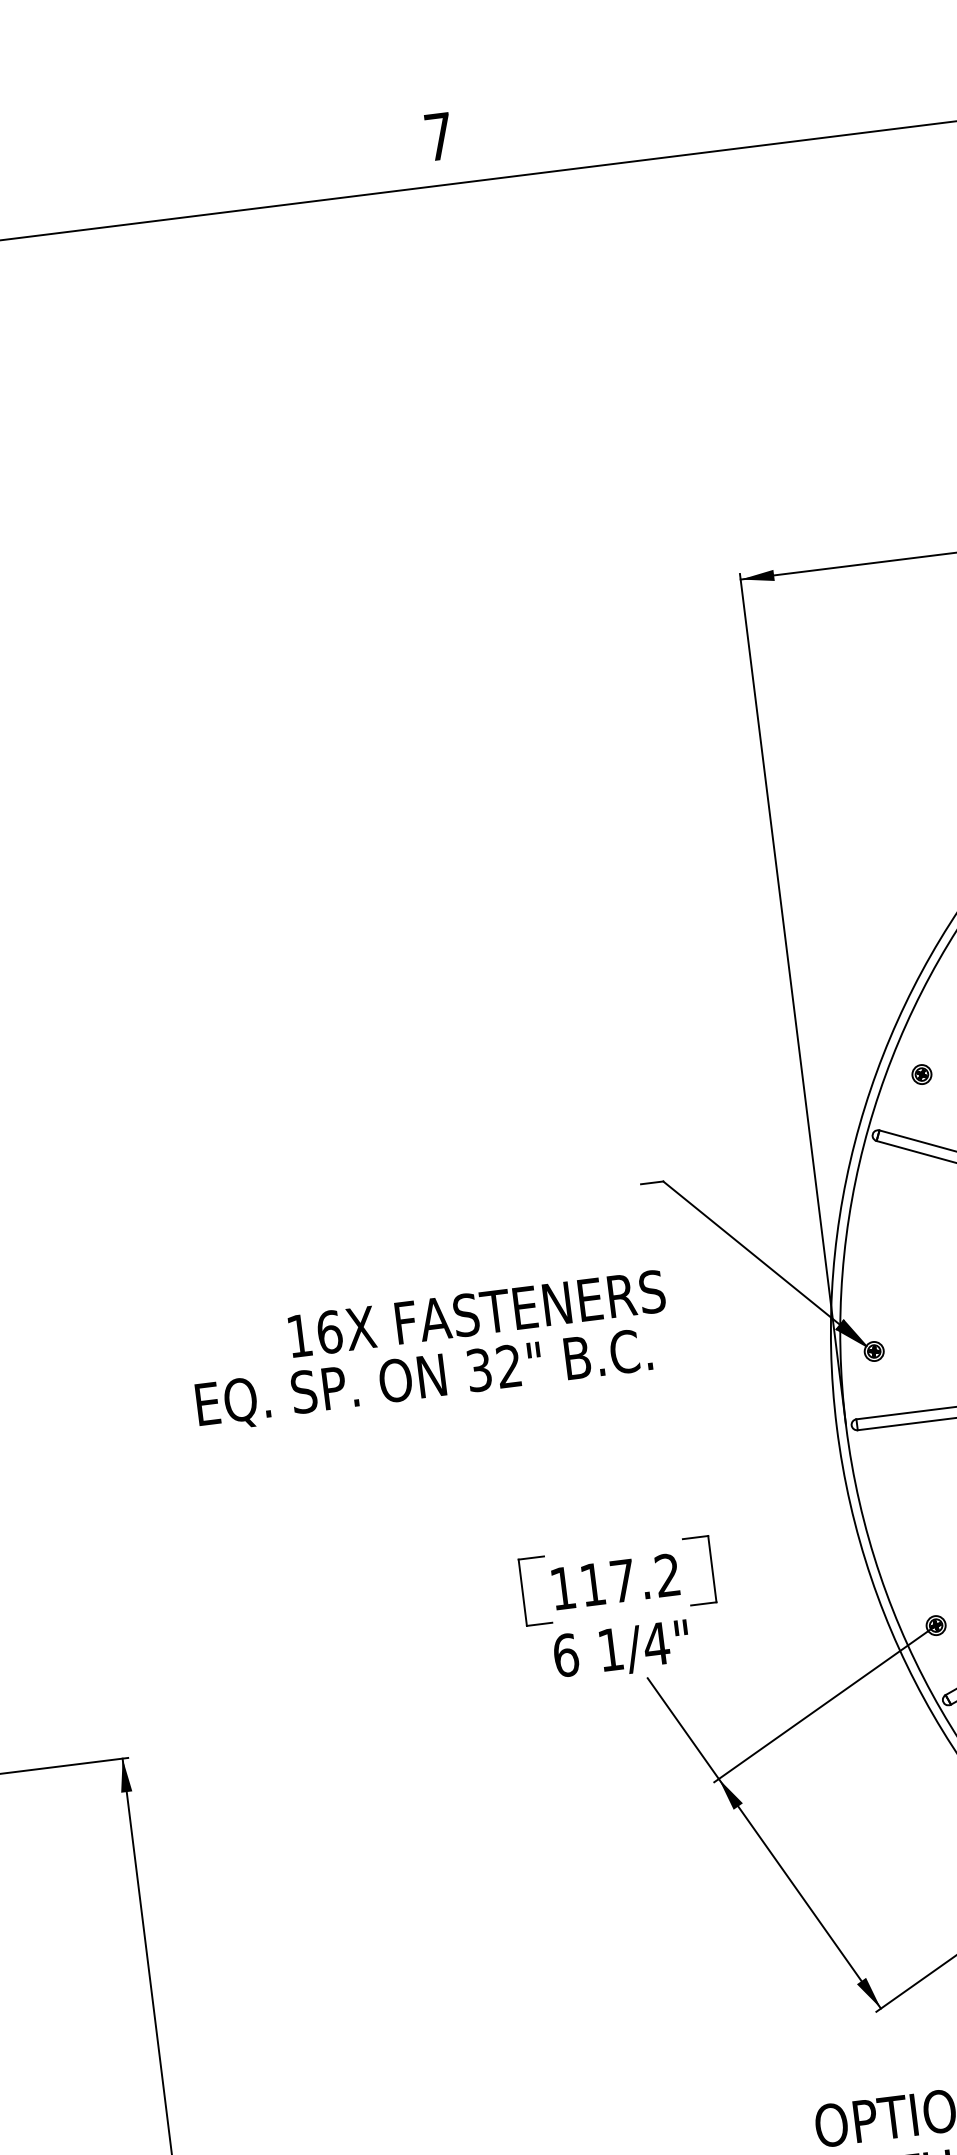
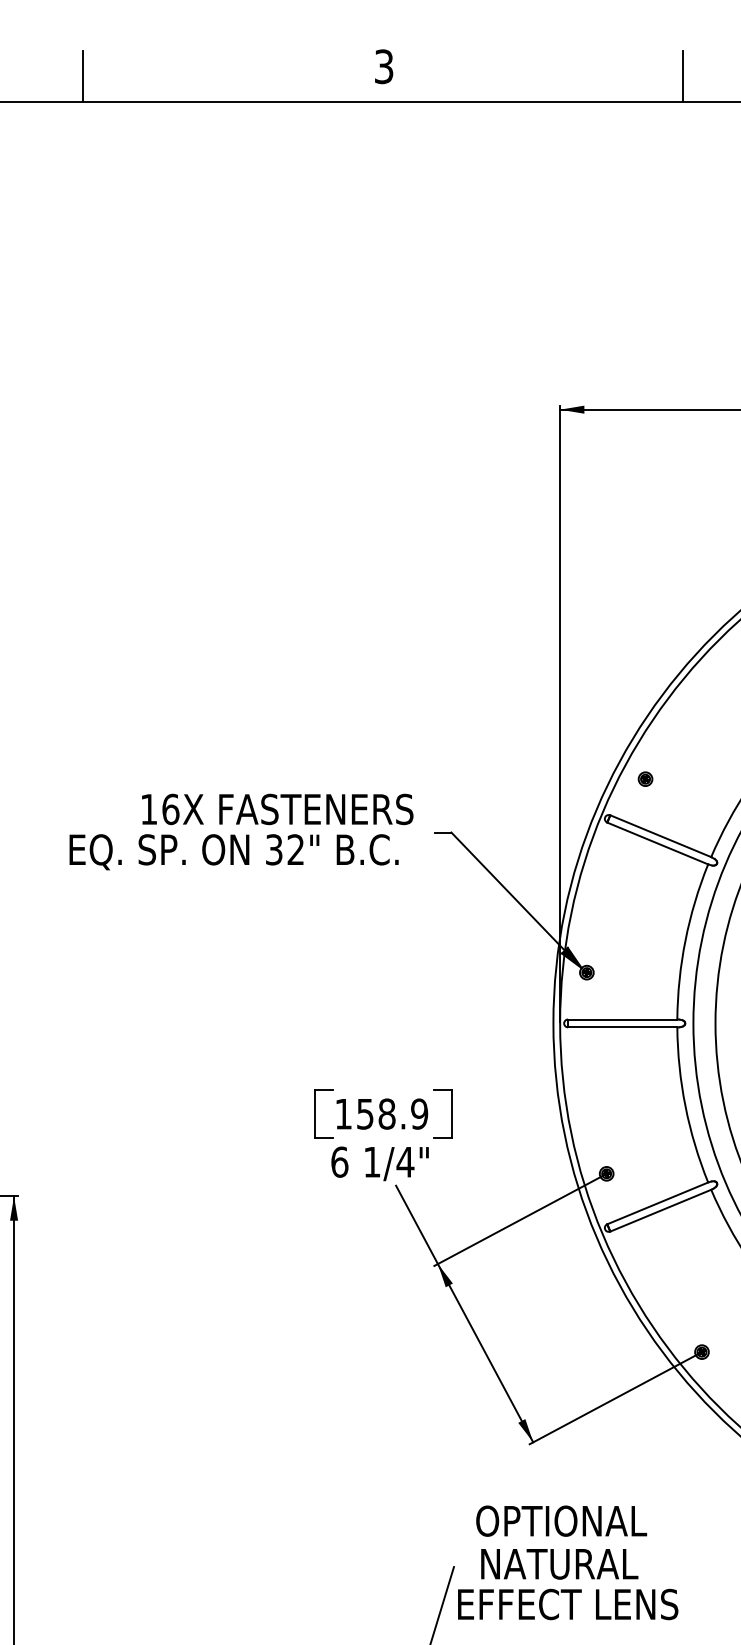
line: (853, 97) -> (683, 75), added
text: (439, 136) -> (384, 66), 7 -> 3
line: (25, 200) -> (83, 75), added
text: (430, 1350) -> (241, 831), moved
text: (630, 1579) -> (392, 1113), 117.2 -> 158.9

